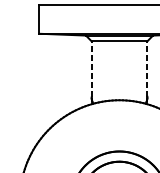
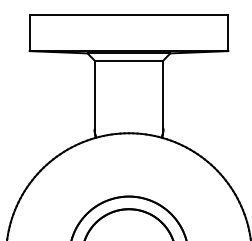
line: (91, 68) -> (94, 94), dashed -> solid
line: (147, 68) -> (163, 94), dashed -> solid

